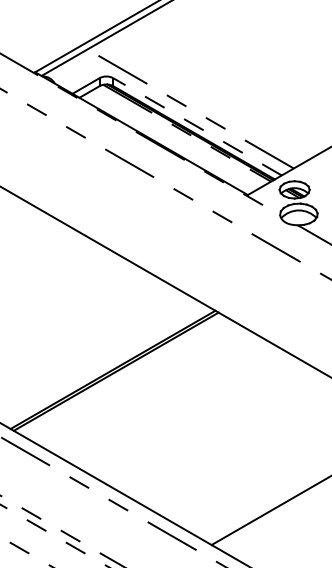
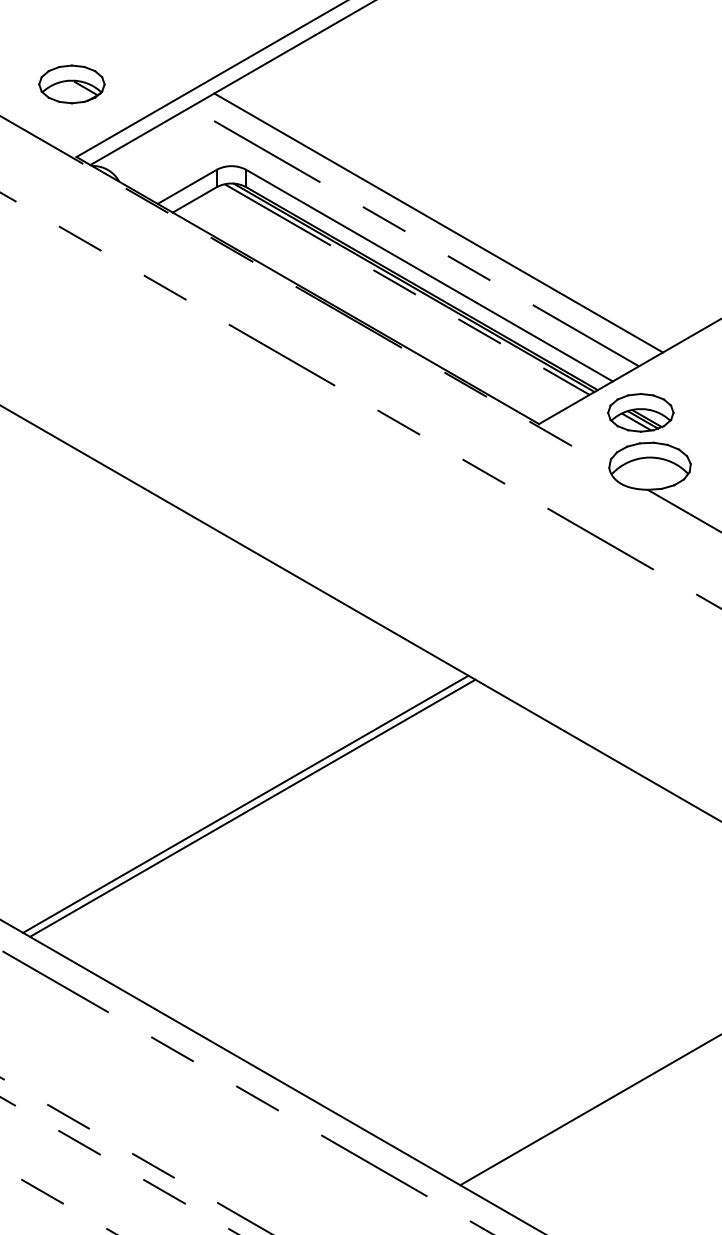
part: (33, 38) -> (72, 83), added
line: (201, 102) -> (438, 222), added
line: (197, 126) -> (429, 274), dashed -> solid

